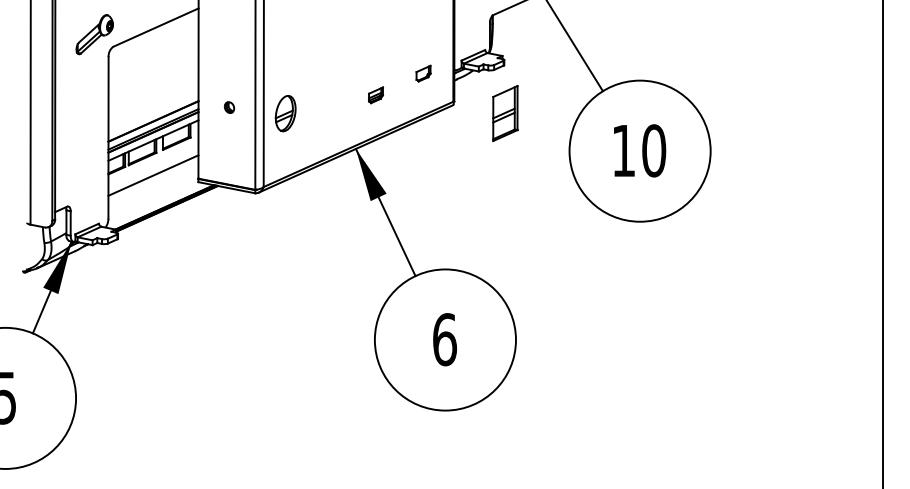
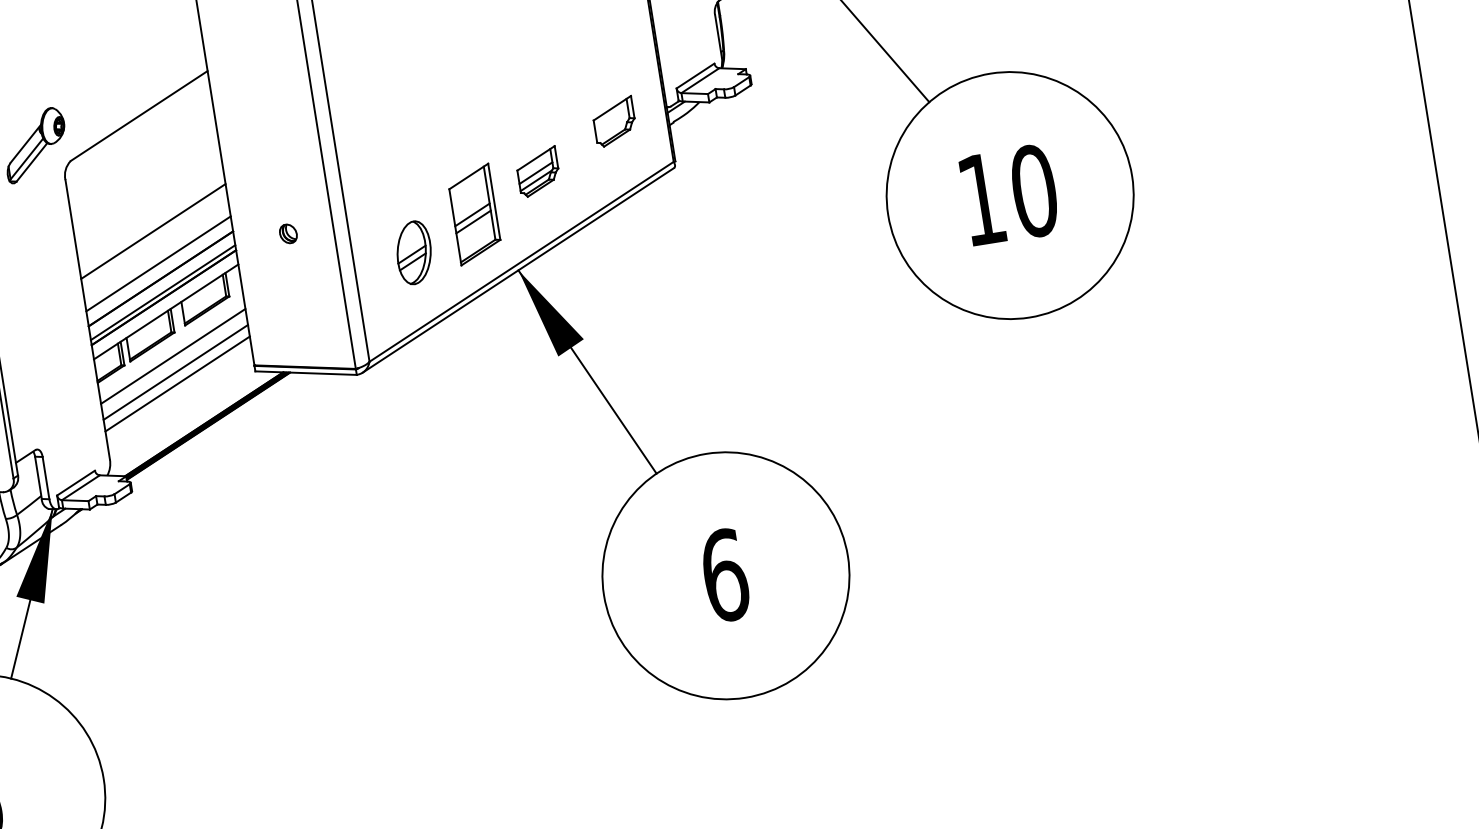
part: (423, 73) -> (614, 121), size x1.67
line: (153, 93) -> (153, 230), added
part: (375, 95) -> (537, 172), size x1.67
line: (153, 112) -> (158, 263), added
part: (285, 113) -> (413, 252), moved
part: (505, 113) -> (474, 214), moved
line: (153, 166) -> (173, 356), added
line: (153, 182) -> (177, 384), added

